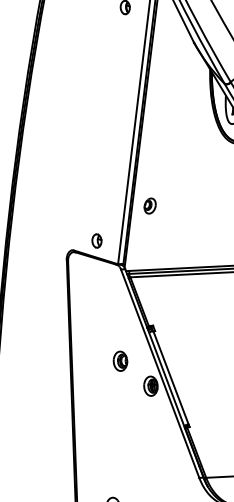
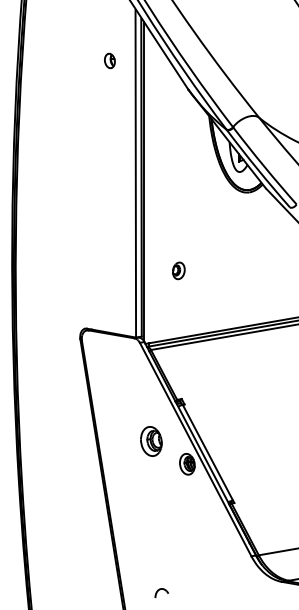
part: (149, 205) -> (178, 270), moved
part: (97, 241) -> (110, 315), removed
part: (120, 361) -> (151, 441), size x1.4

